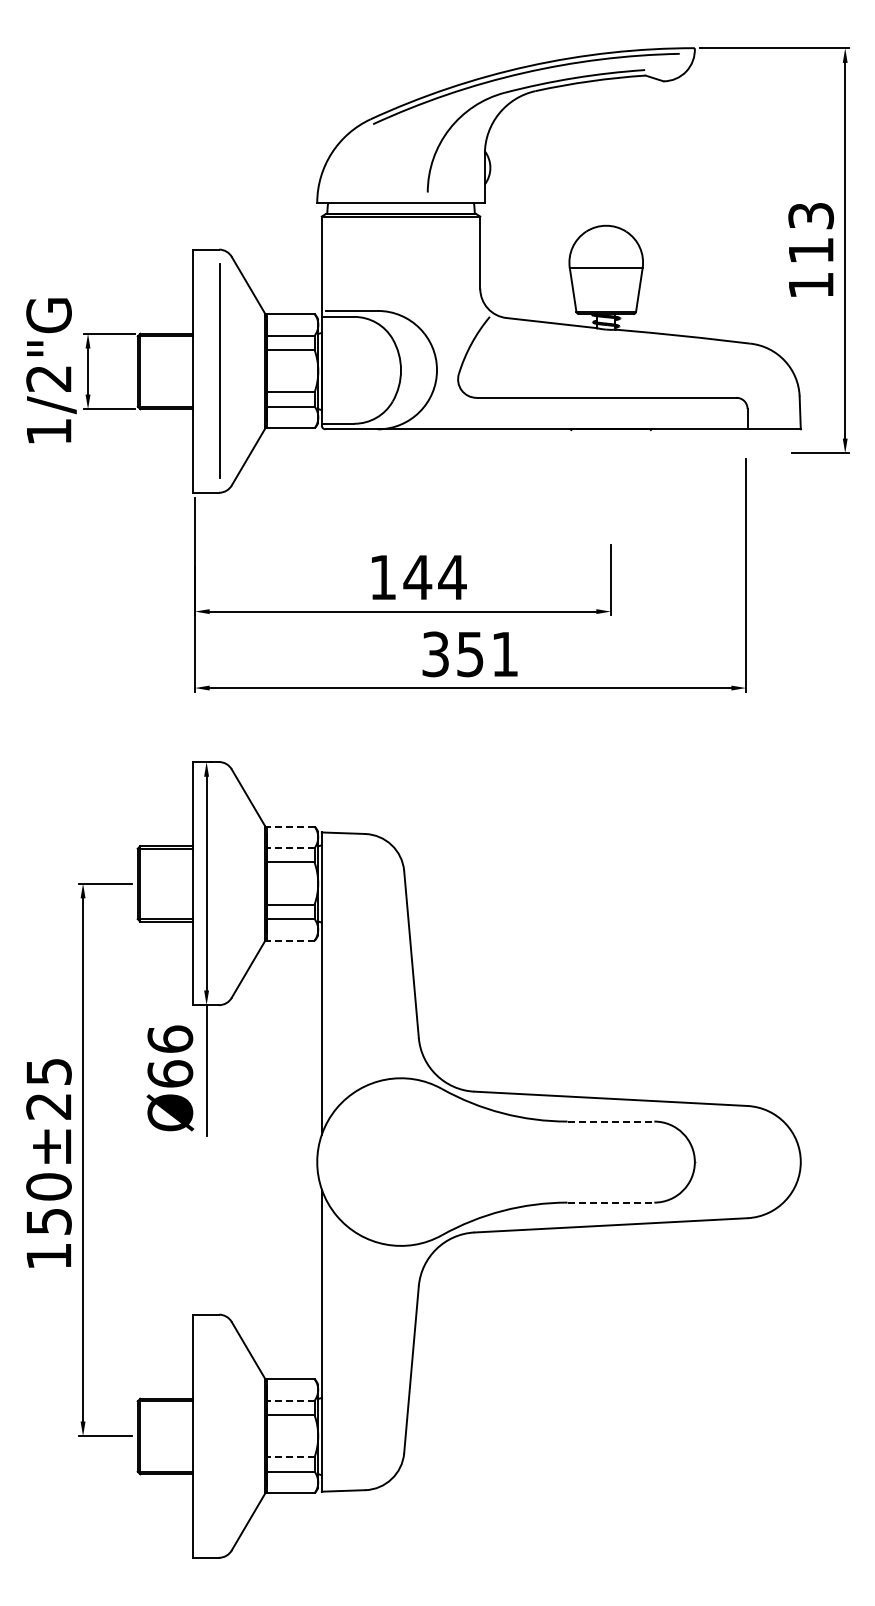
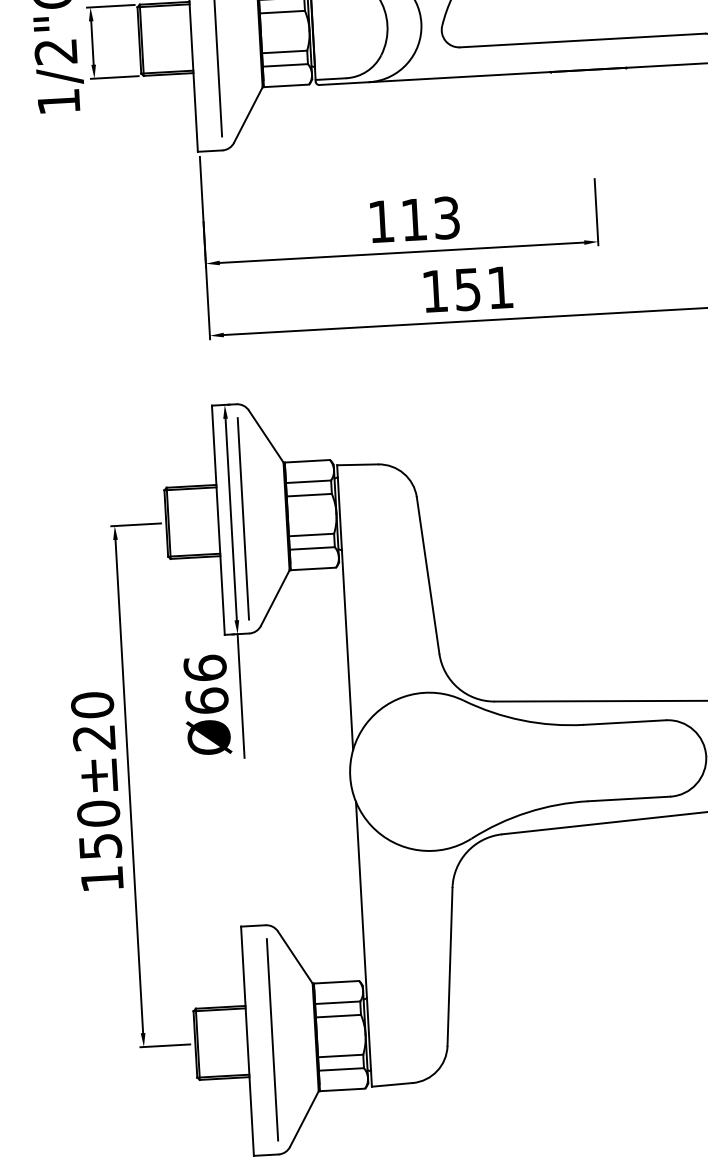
text: (434, 577) -> (429, 218), 144 -> 113
text: (435, 654) -> (434, 291), 351 -> 151
line: (290, 826) -> (307, 461), dashed -> solid
line: (290, 848) -> (308, 482), dashed -> solid
line: (219, 883) -> (243, 518), added
line: (290, 940) -> (313, 568), dashed -> solid
text: (48, 1071) -> (92, 705), 150±25 -> 150±20
line: (611, 1121) -> (625, 722), dashed -> solid
line: (611, 1202) -> (629, 798), dashed -> solid
line: (290, 1400) -> (337, 1002), dashed -> solid
line: (219, 1436) -> (272, 1040), added
line: (290, 1457) -> (340, 1056), dashed -> solid

